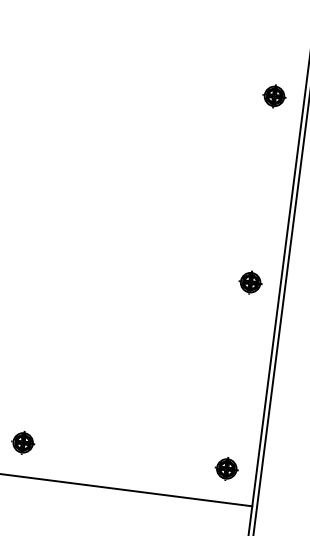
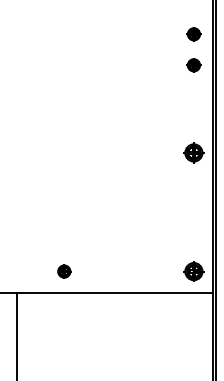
part: (267, 145) -> (193, 65), added
part: (250, 281) -> (193, 152), size x1.4
part: (226, 468) -> (193, 271), size x1.4

